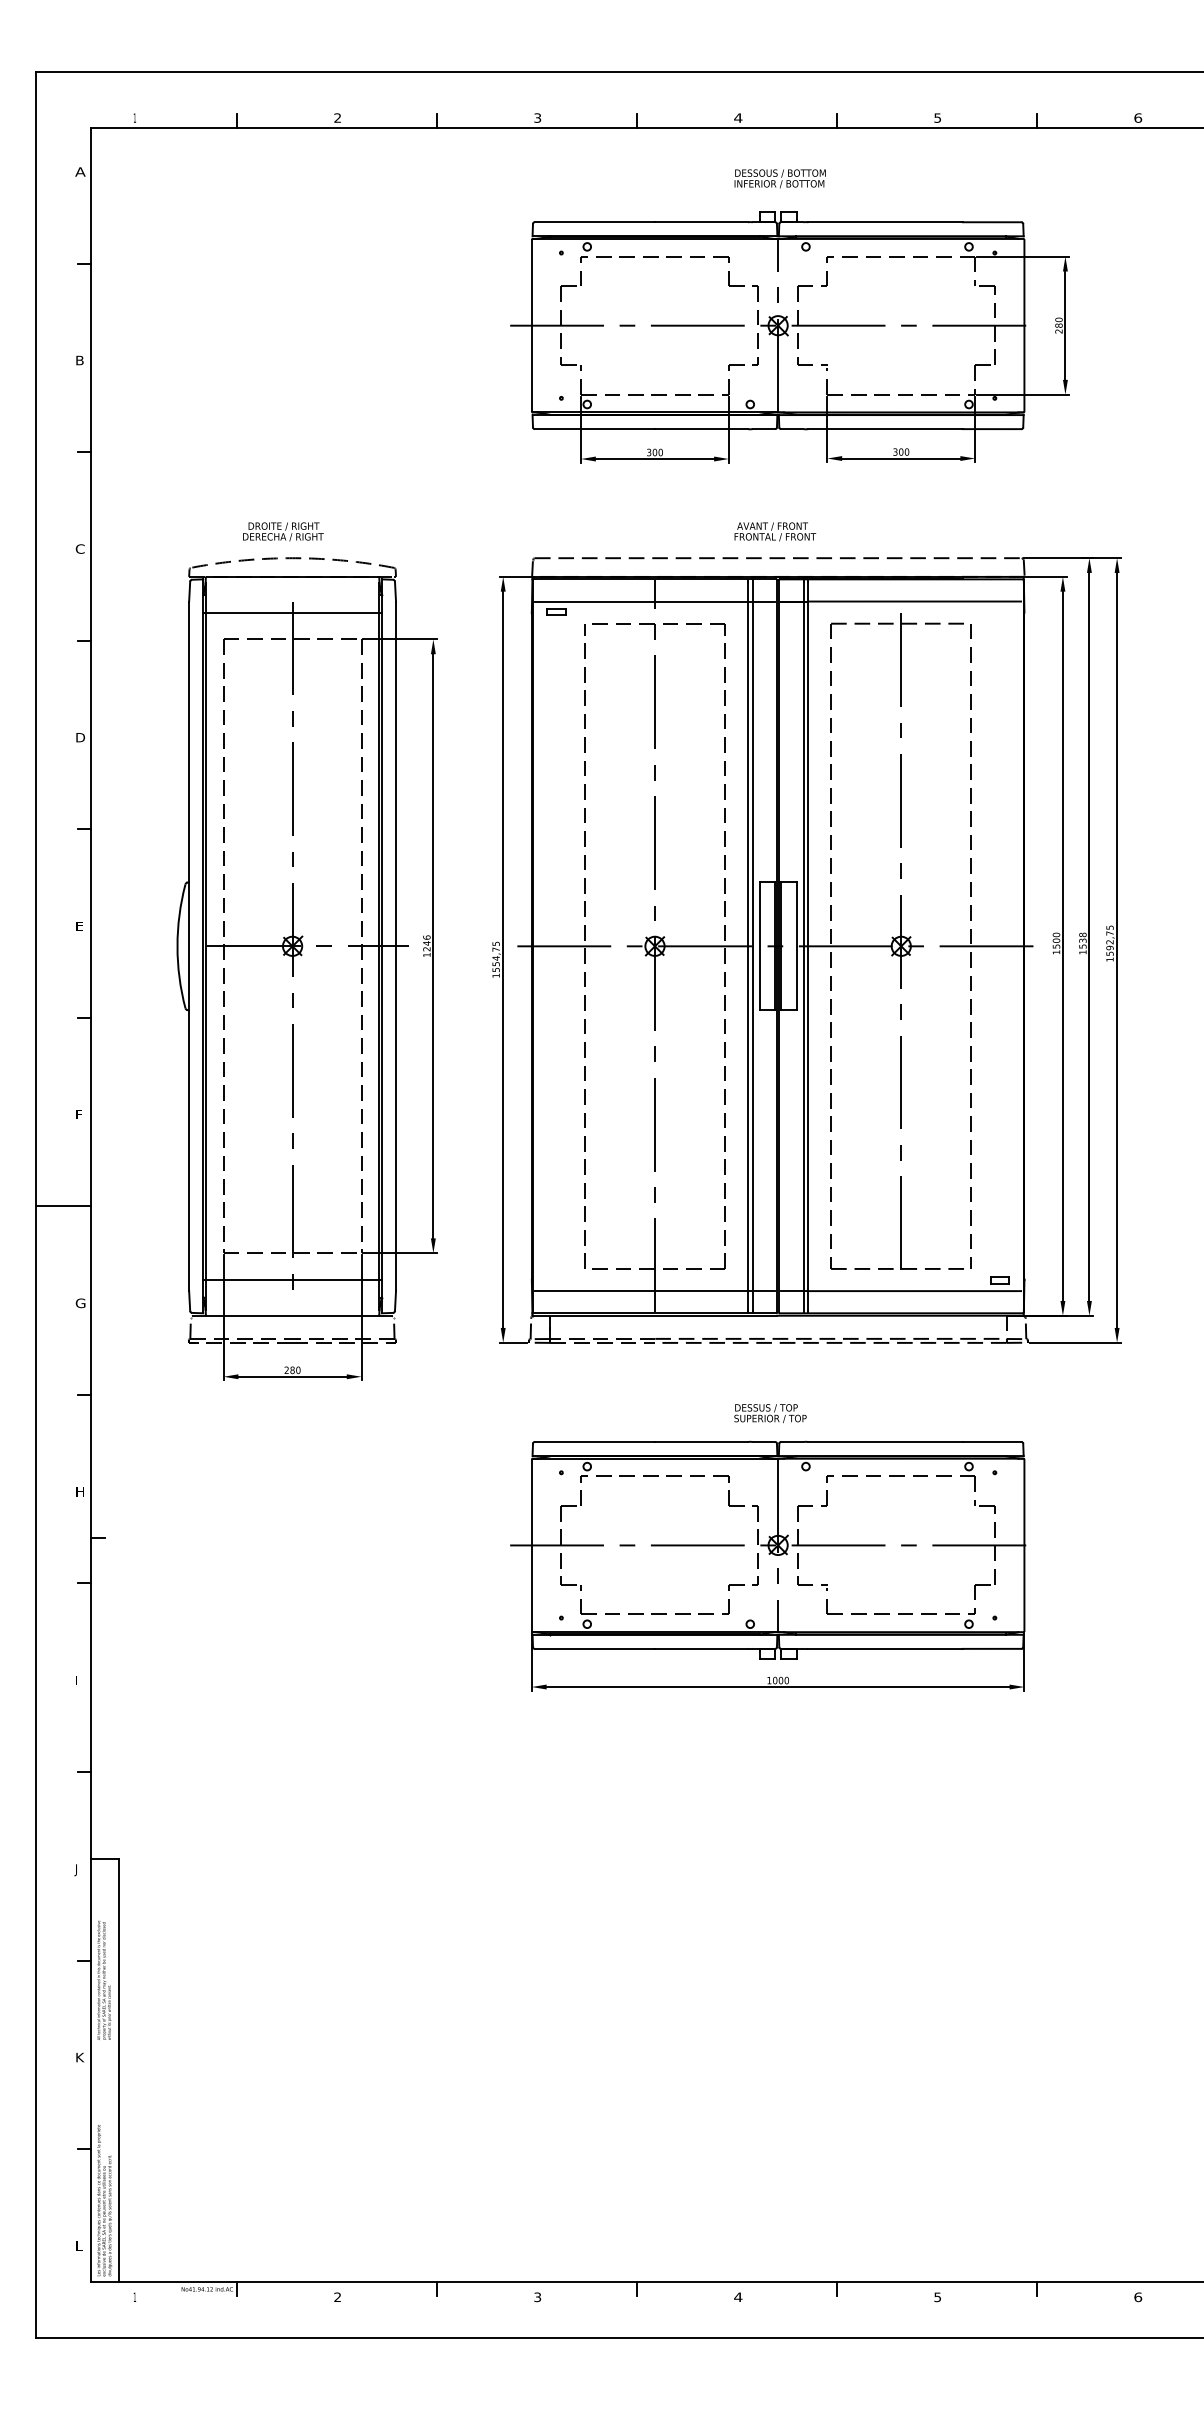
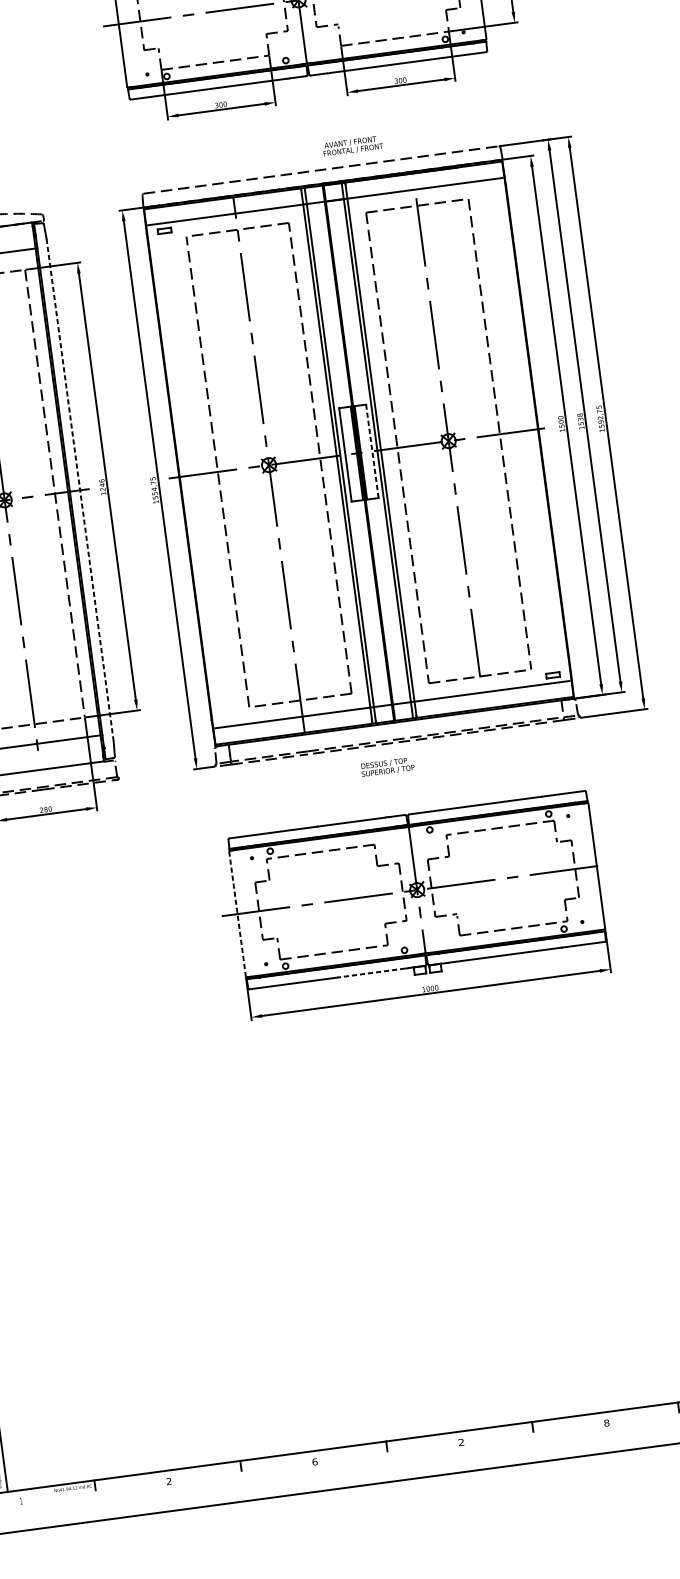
text: (775, 531) -> (353, 145), moved
line: (796, 945) -> (372, 450), solid -> dashed
line: (396, 946) -> (80, 490), solid -> dashed
text: (770, 1413) -> (387, 767), moved
line: (531, 1545) -> (237, 914), solid -> dashed
line: (700, 1648) -> (370, 972), solid -> dashed
text: (738, 2296) -> (461, 1441), 4 -> 2
text: (537, 2297) -> (314, 1462), 3 -> 6
text: (937, 2297) -> (606, 1423), 5 -> 8

